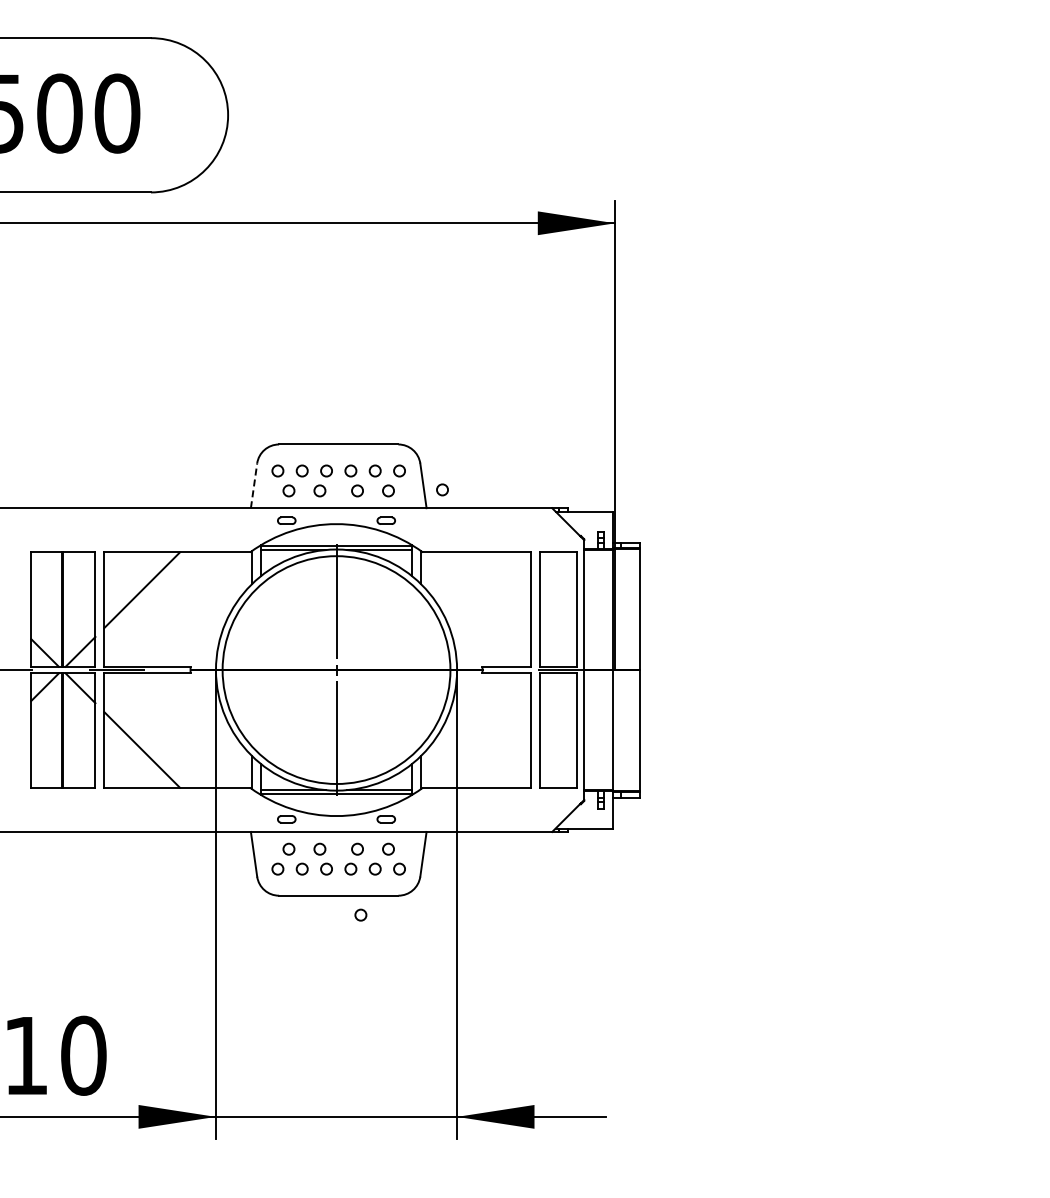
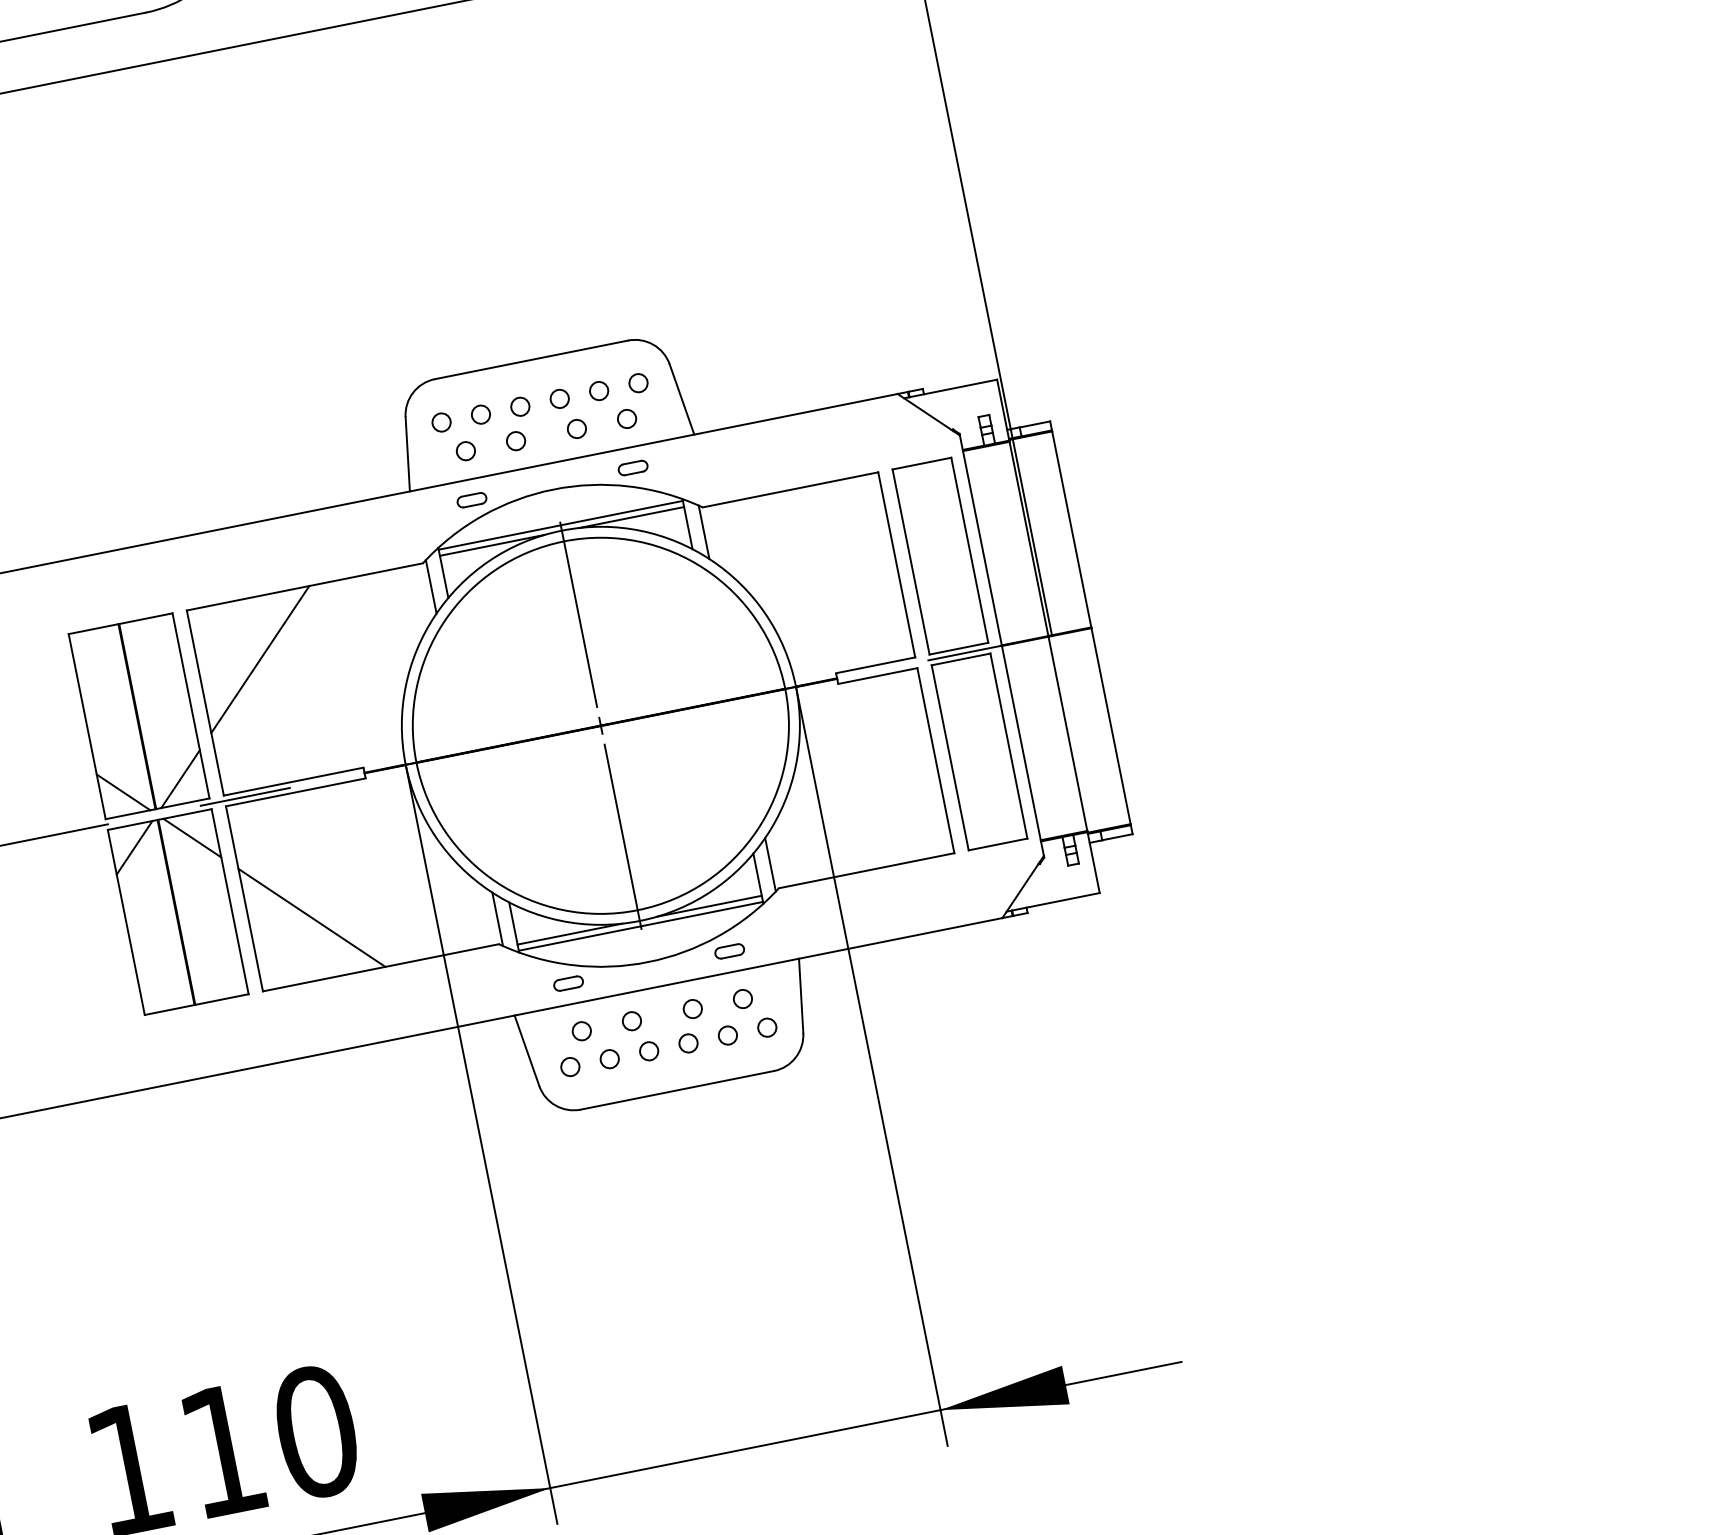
line: (254, 485) -> (408, 453), dashed -> solid
circle: (442, 489) -> (713, 399), removed
circle: (360, 914) -> (718, 1113), removed

